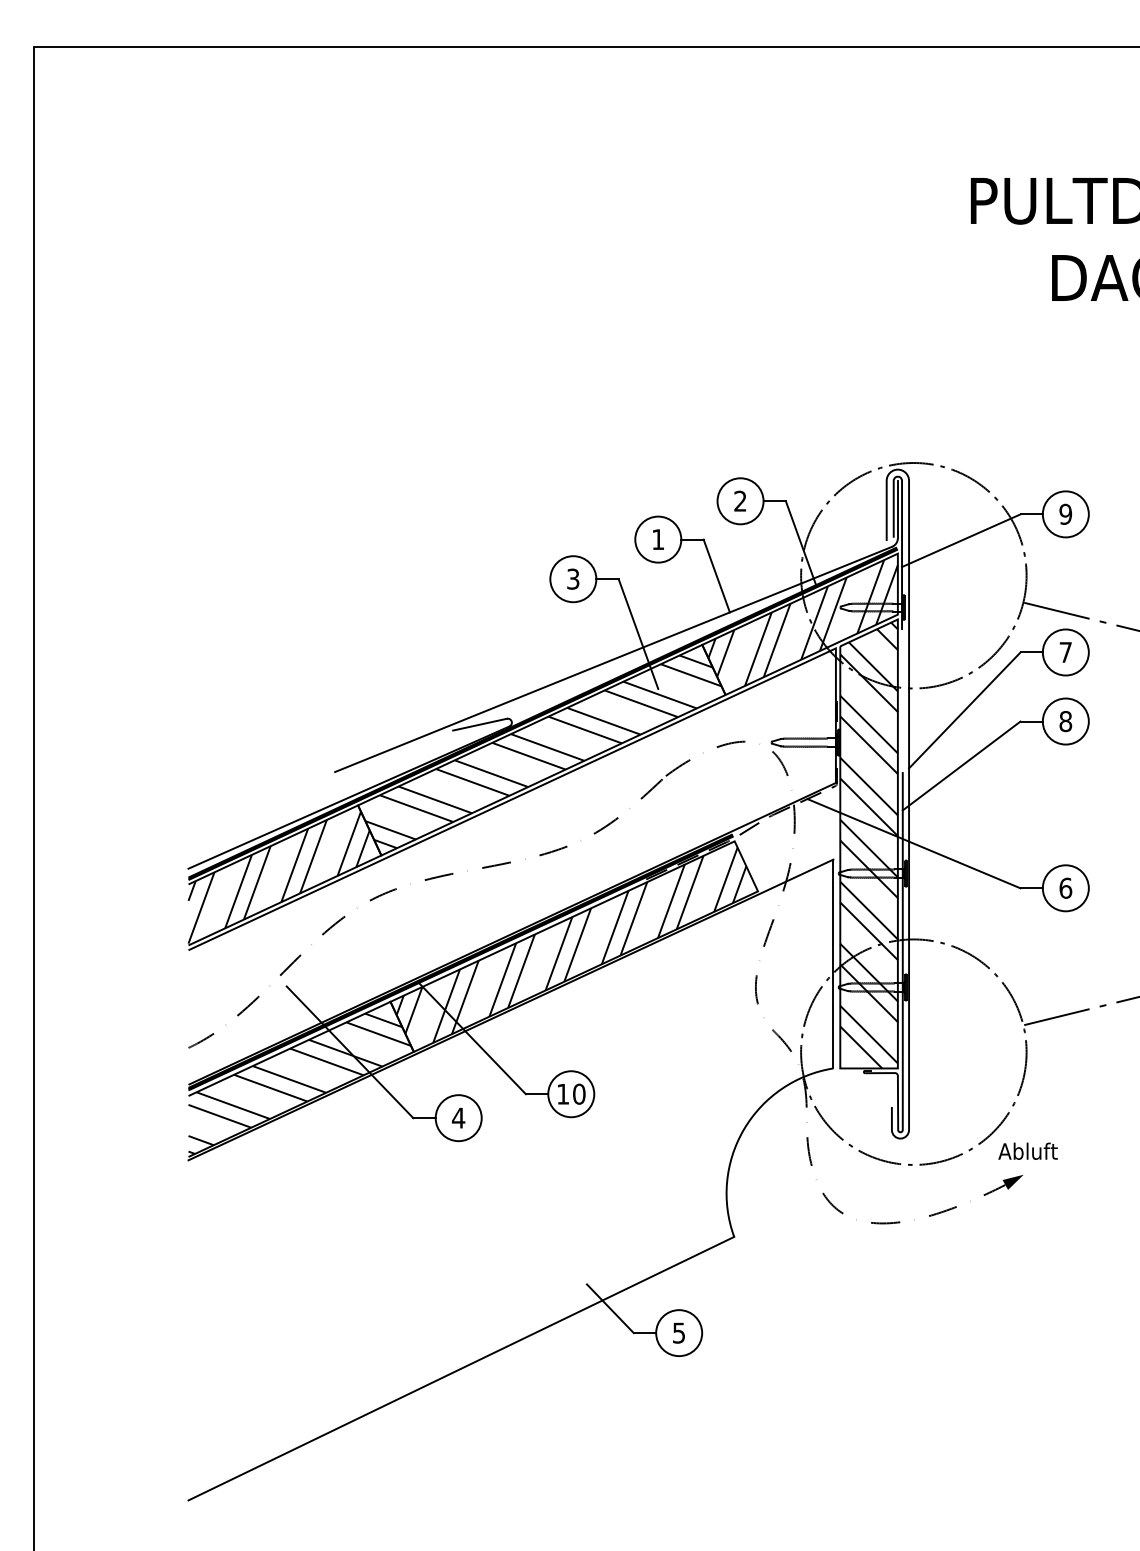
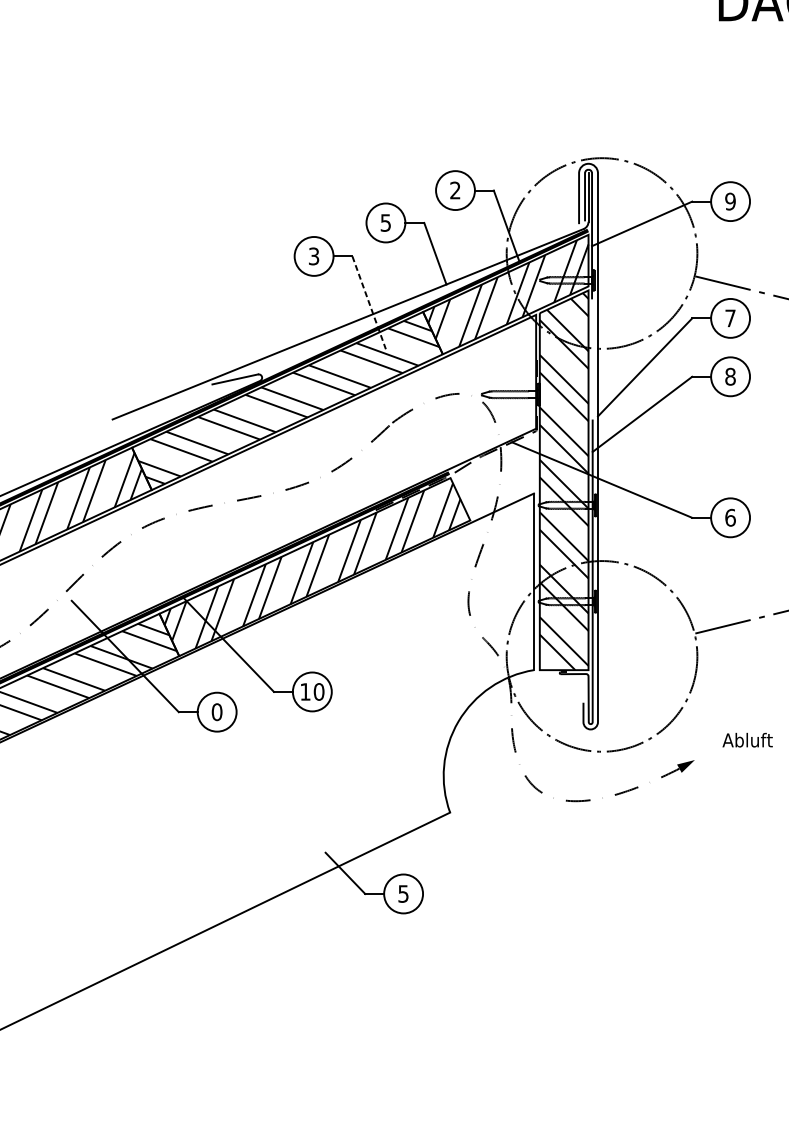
text: (658, 539) -> (386, 222), 1 -> 5
line: (638, 634) -> (369, 303), solid -> dashed
text: (458, 1117) -> (216, 711), 4 -> 0
text: (1027, 1150) -> (747, 739), moved

